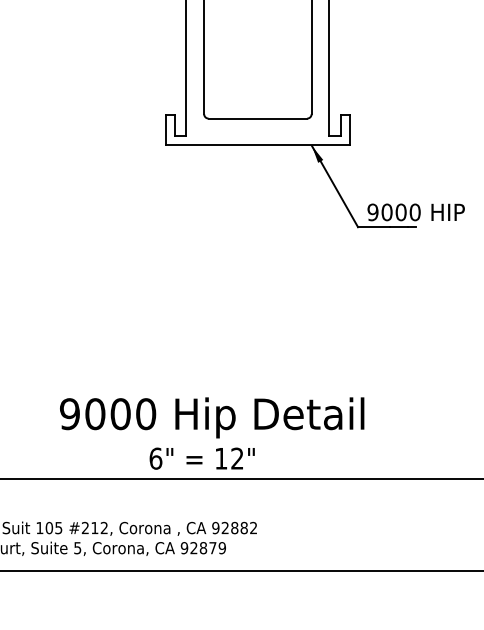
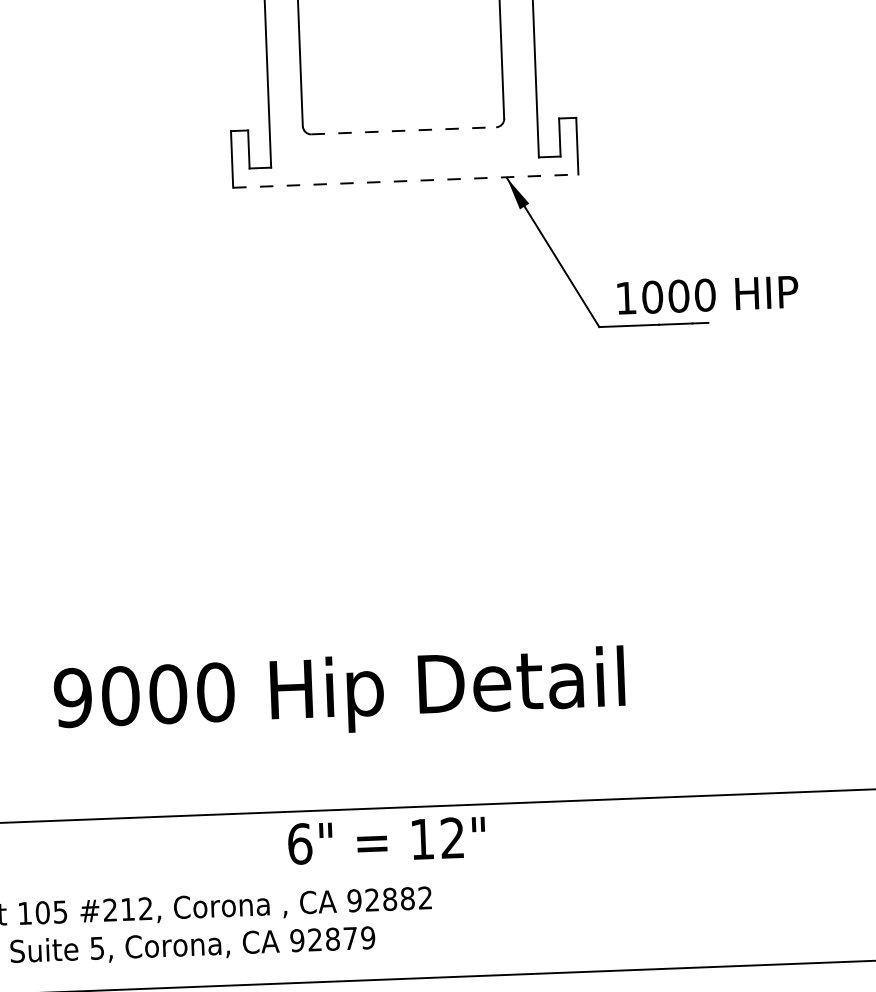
line: (258, 118) -> (404, 130), solid -> dashed
line: (258, 145) -> (406, 181), solid -> dashed
text: (372, 212) -> (625, 298), 9000 -> 1000
text: (201, 458) -> (385, 840), moved

